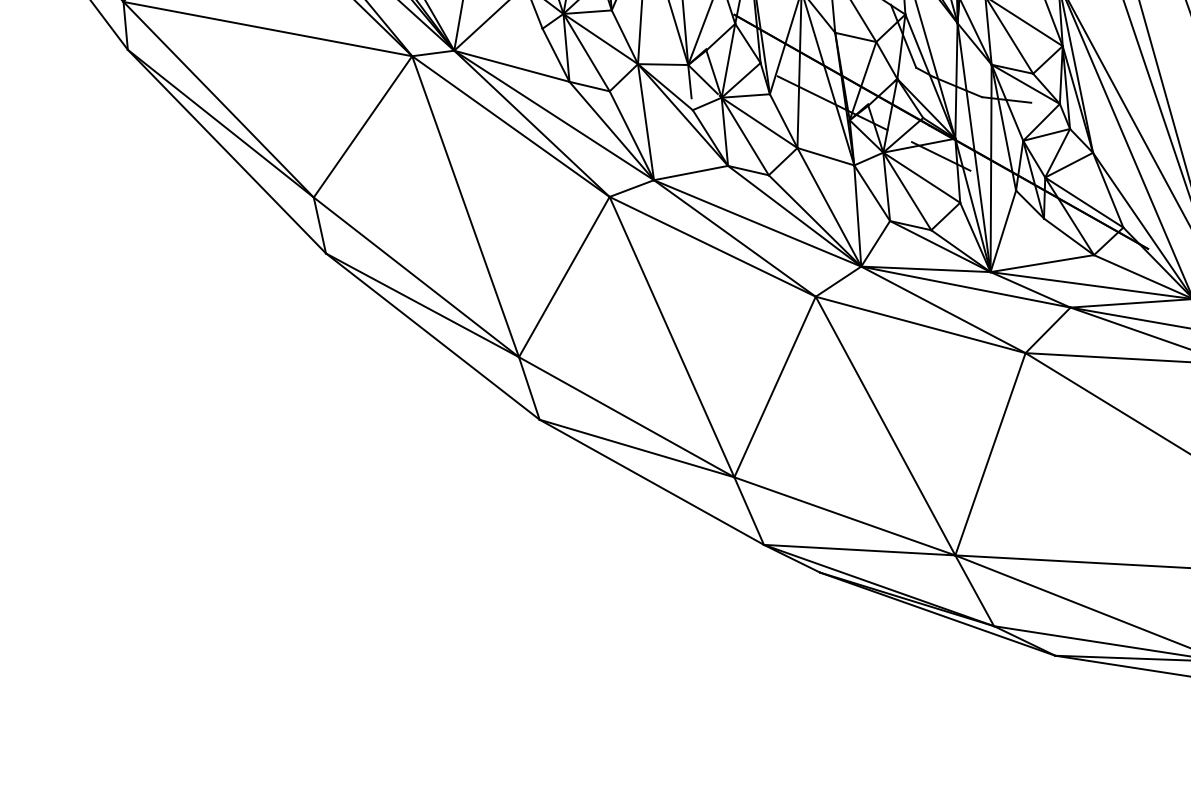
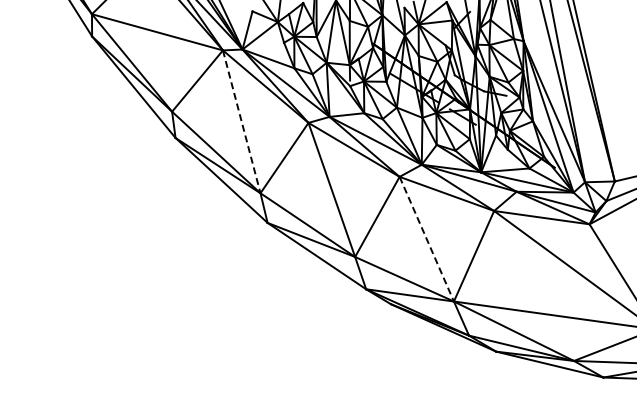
line: (465, 206) -> (241, 121), solid -> dashed
line: (884, 426) -> (426, 239), solid -> dashed

